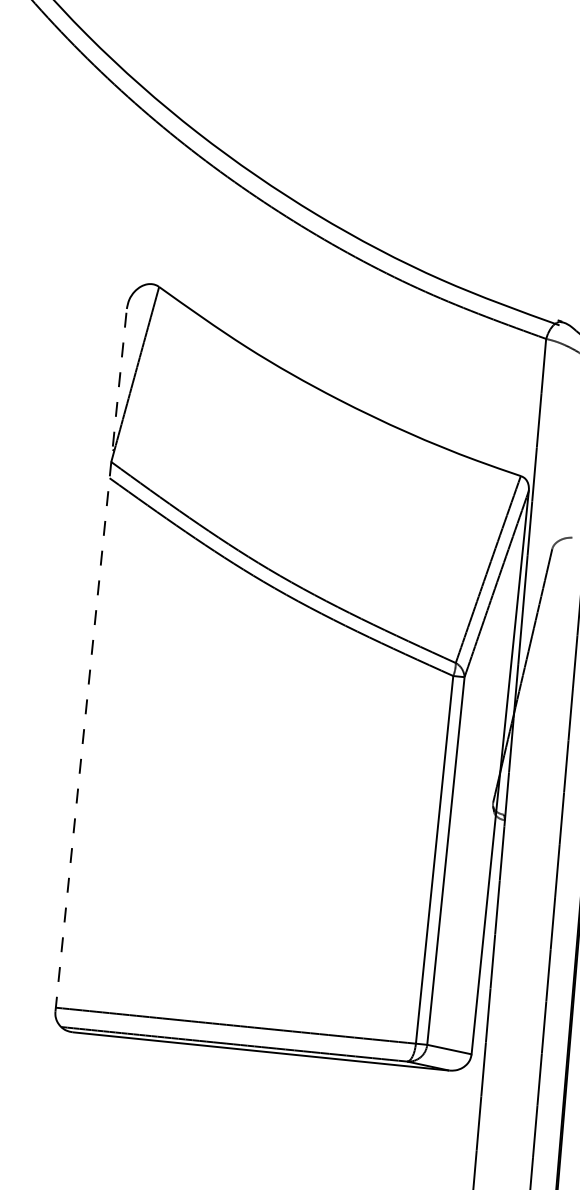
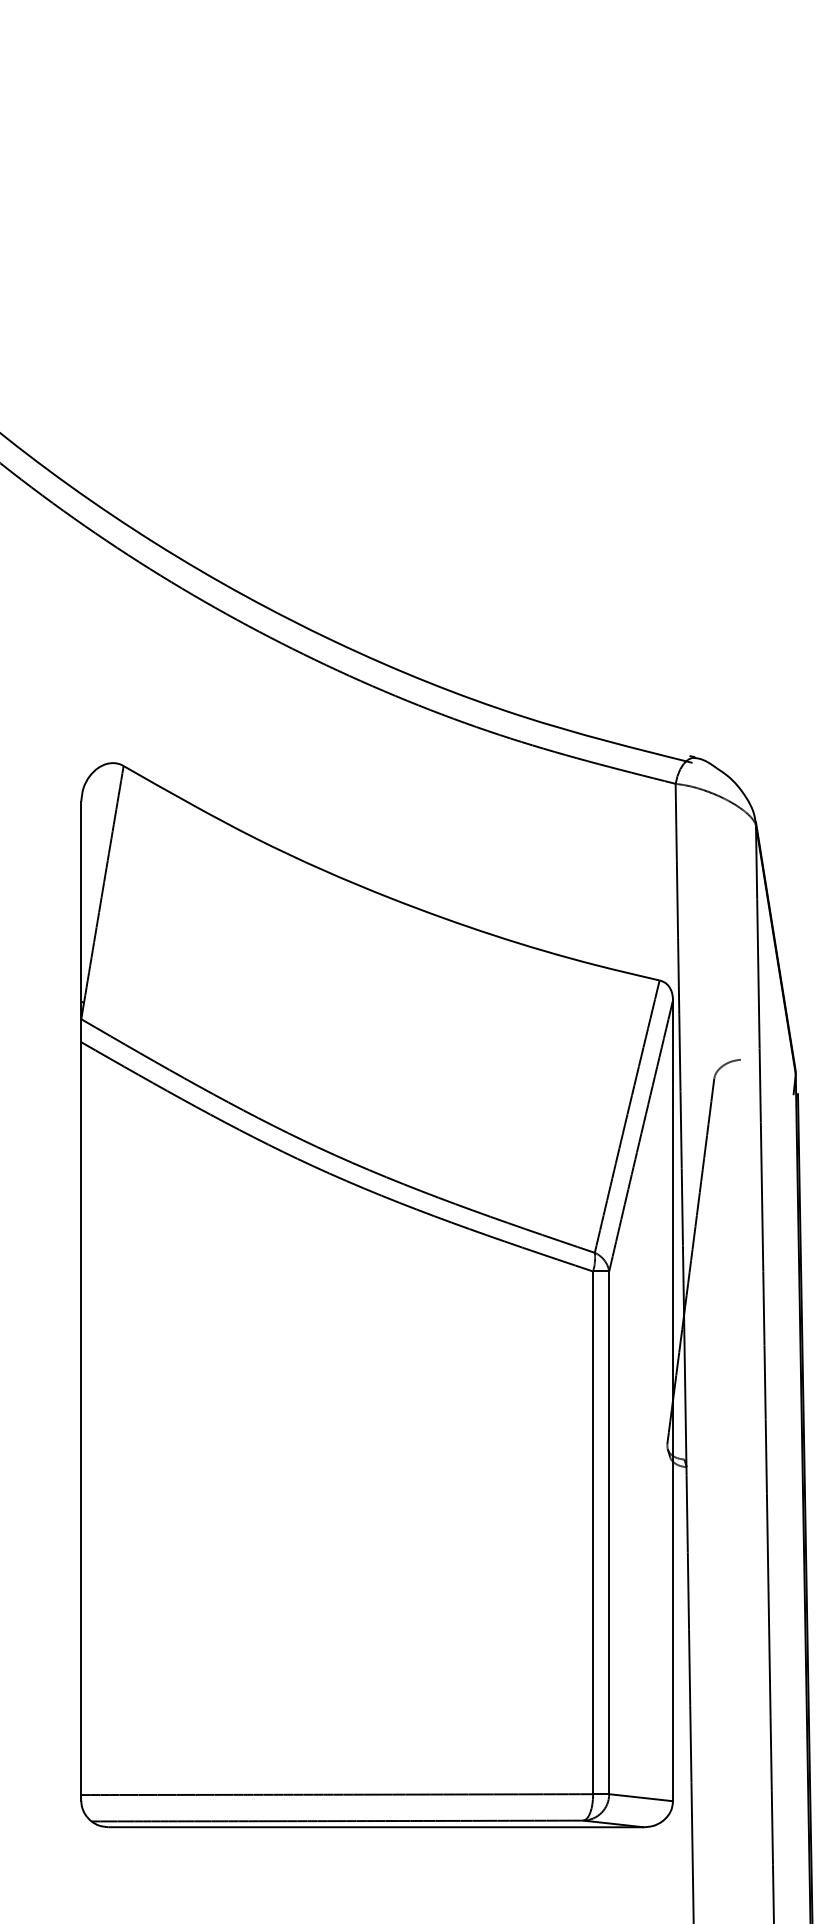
line: (91, 660) -> (81, 1301), dashed -> solid

